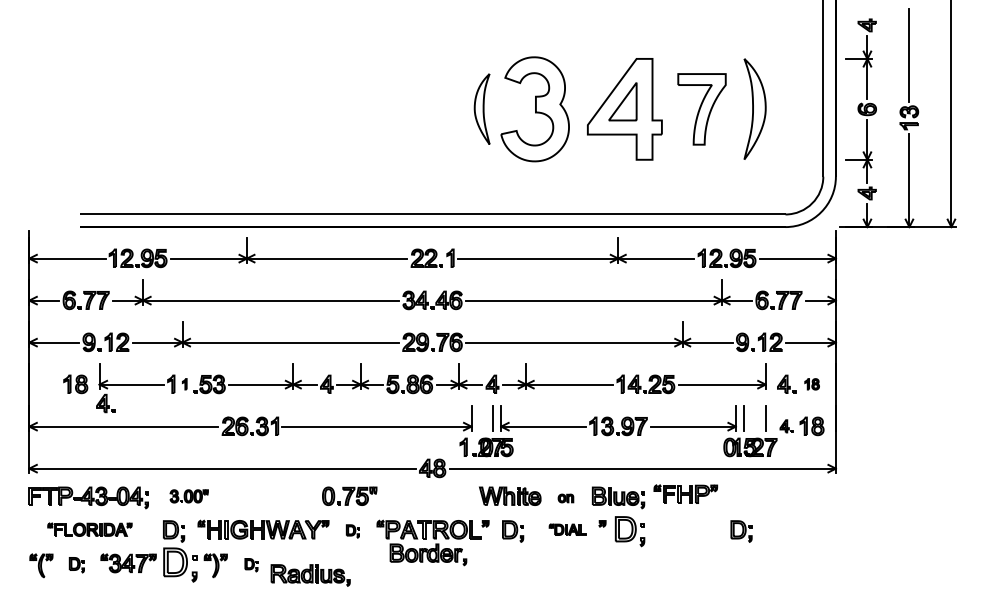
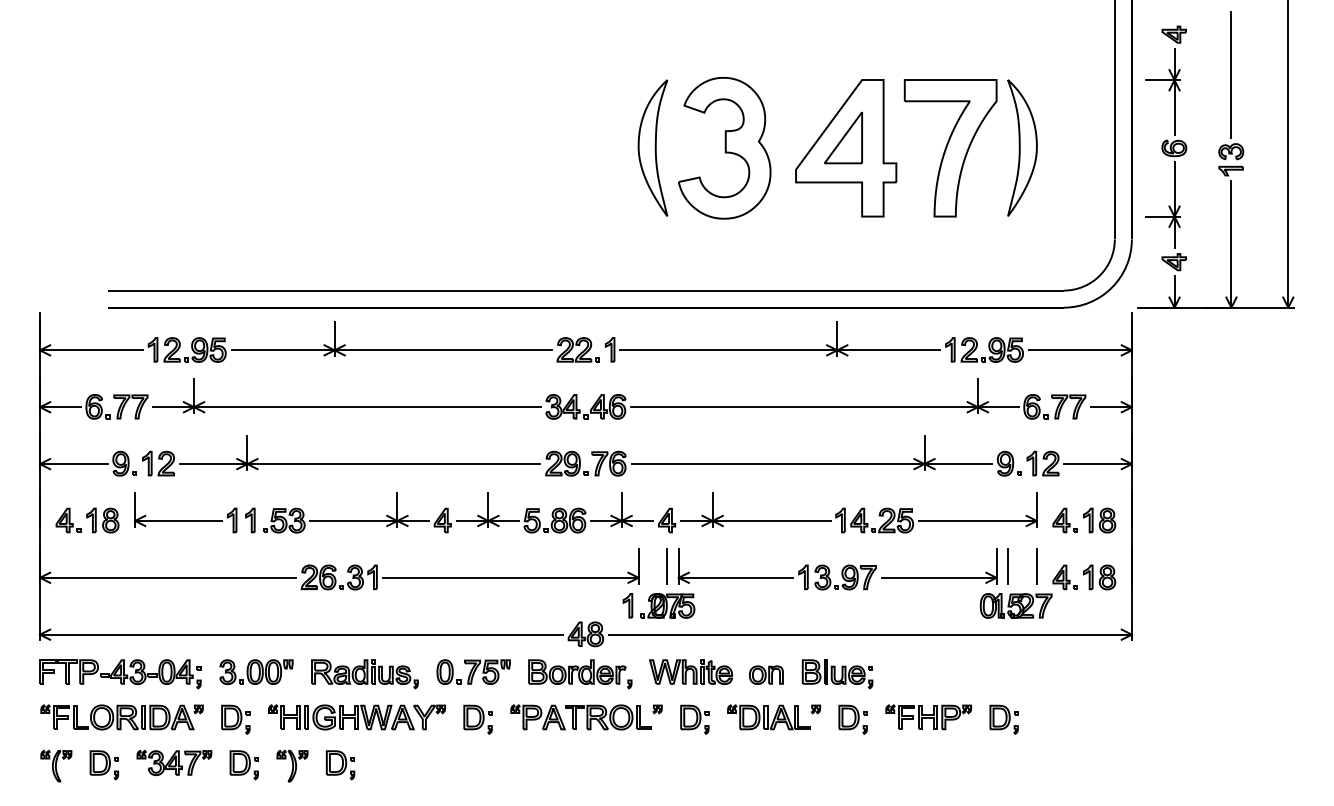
part: (481, 108) -> (652, 147), size x1.43
part: (701, 109) -> (950, 148), size x1.43
part: (184, 384) -> (250, 520), size x1.67
part: (811, 384) -> (1099, 520), size x1.67
part: (105, 403) -> (68, 520), moved
part: (786, 426) -> (1064, 577), size x1.43
part: (685, 494) -> (928, 717), moved
part: (189, 496) -> (256, 672), size x1.43
part: (566, 498) -> (766, 674), size x1.67
part: (89, 529) -> (121, 717), size x1.43
part: (567, 529) -> (768, 717), size x1.67
part: (352, 531) -> (477, 719), size x1.67
part: (629, 531) -> (852, 719), size x0.71
part: (428, 554) -> (580, 674), moved
part: (76, 565) -> (104, 765), size x1.43
part: (179, 565) -> (243, 765), size x0.62
part: (251, 565) -> (340, 765), size x1.67
part: (310, 575) -> (364, 674), moved

